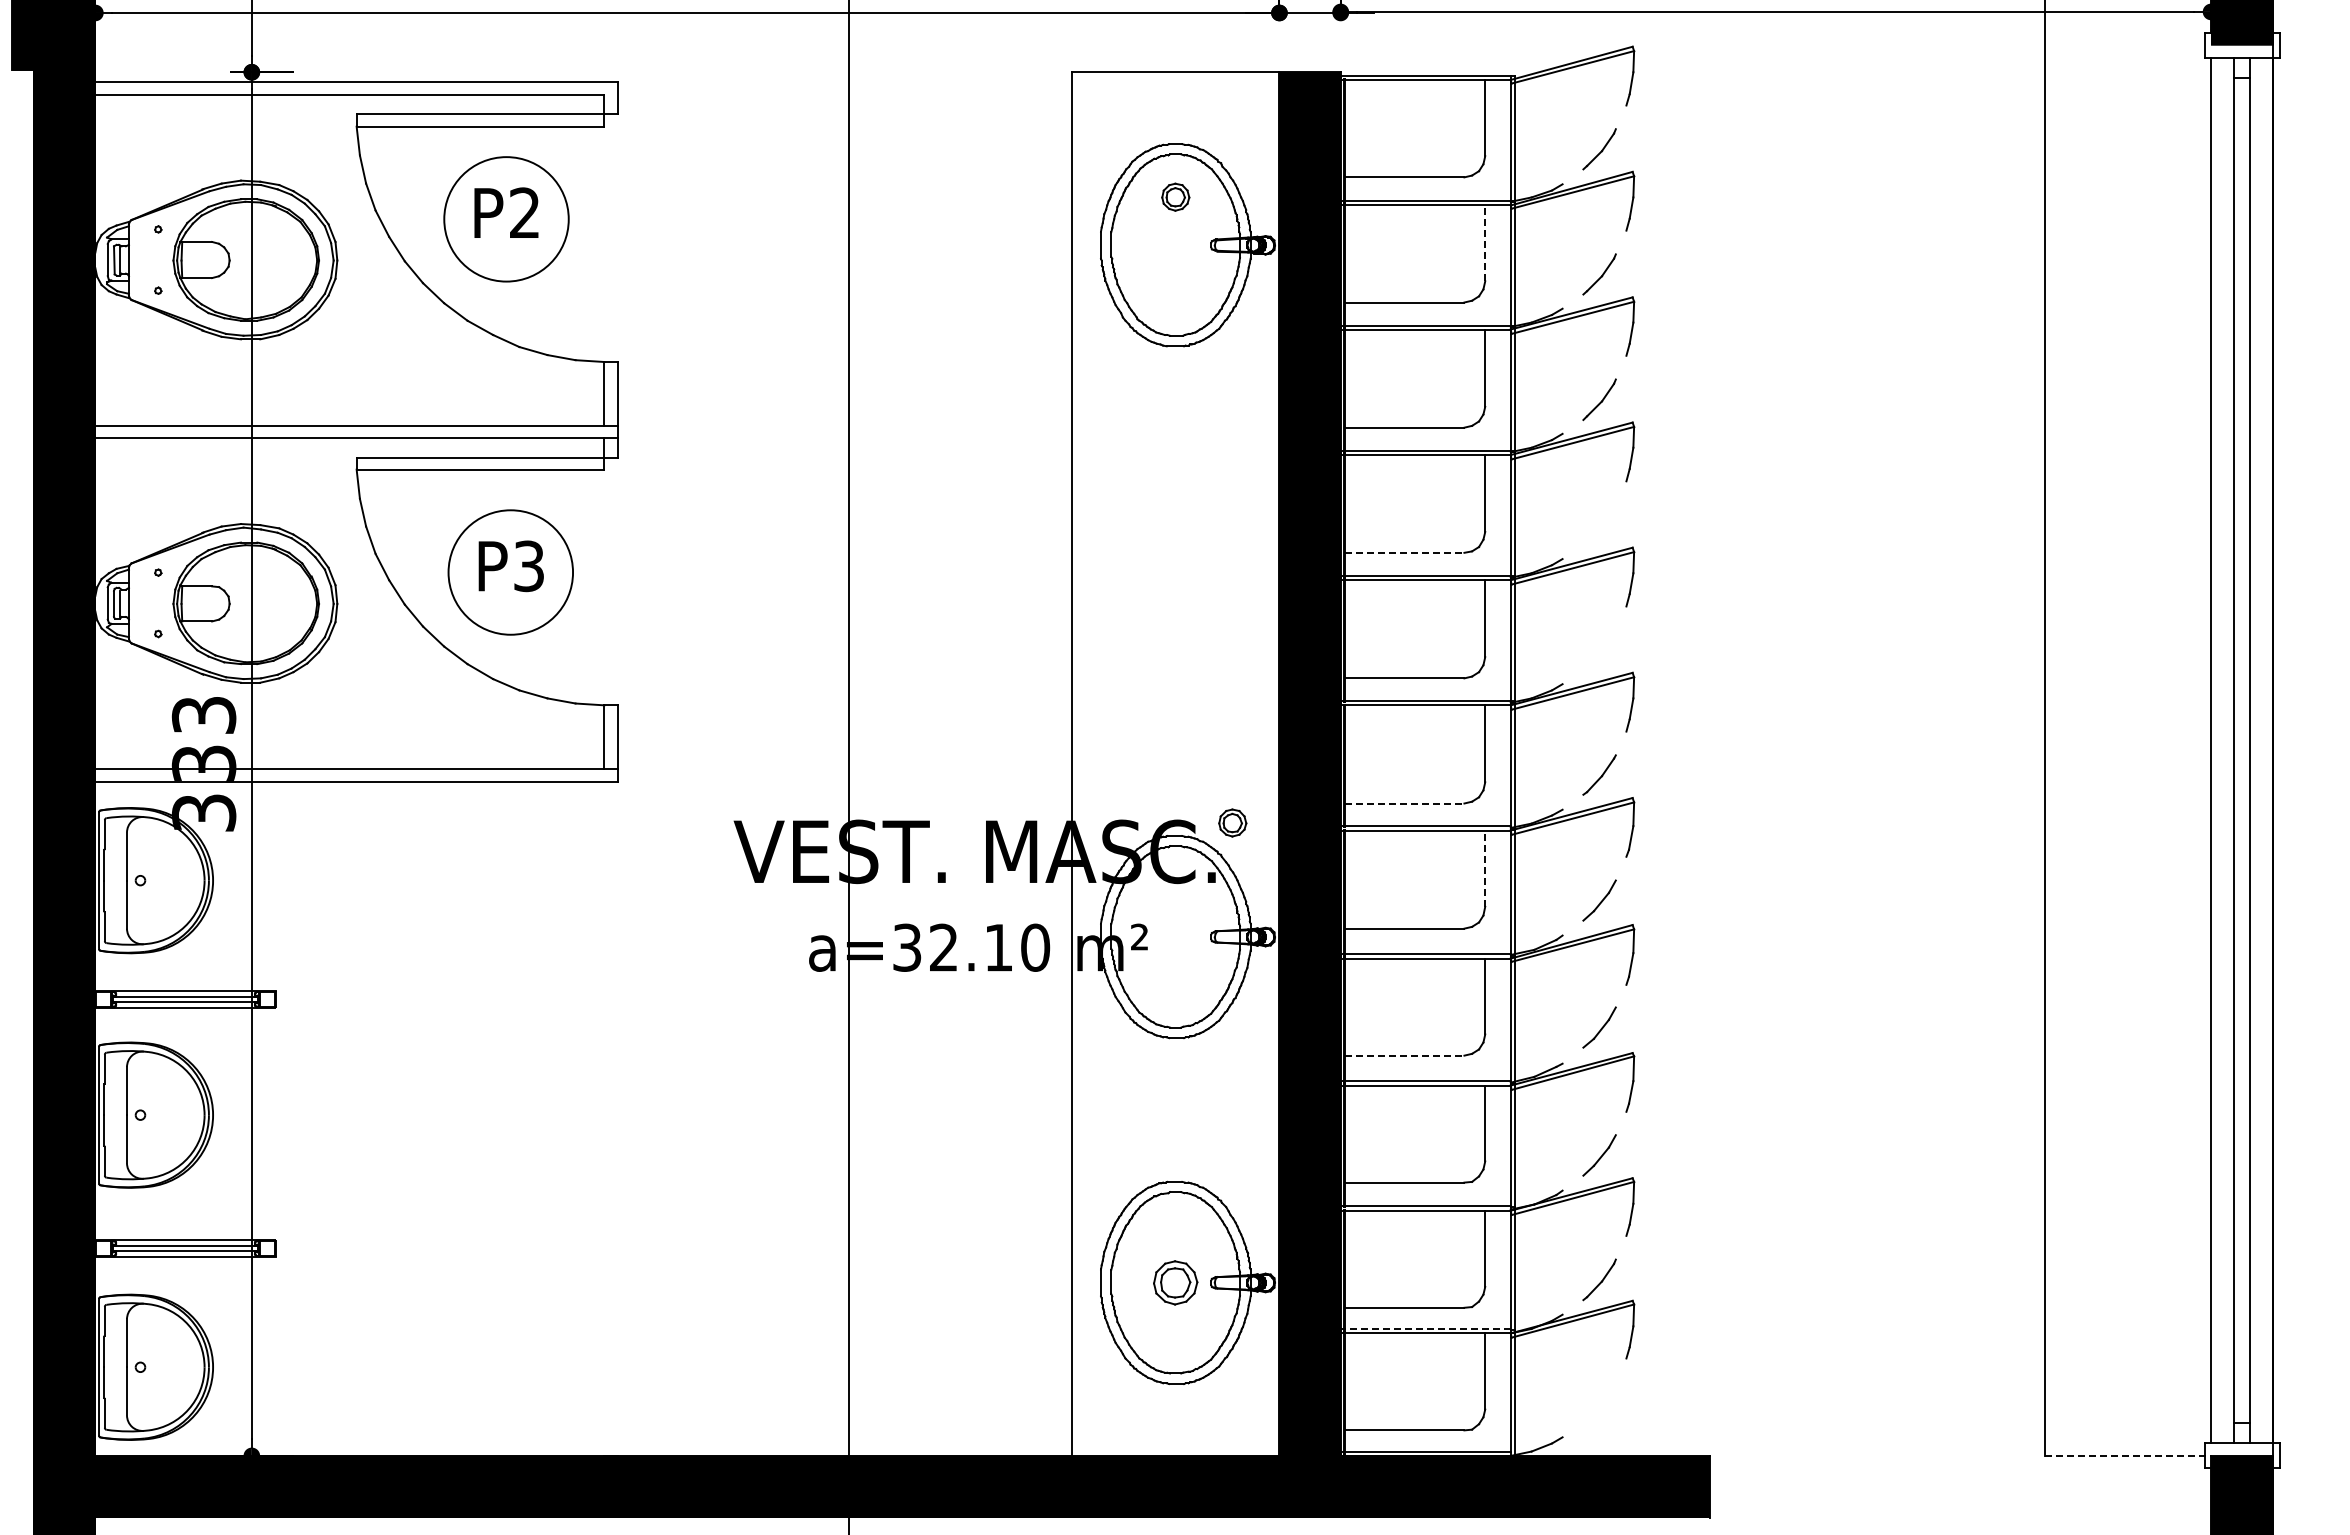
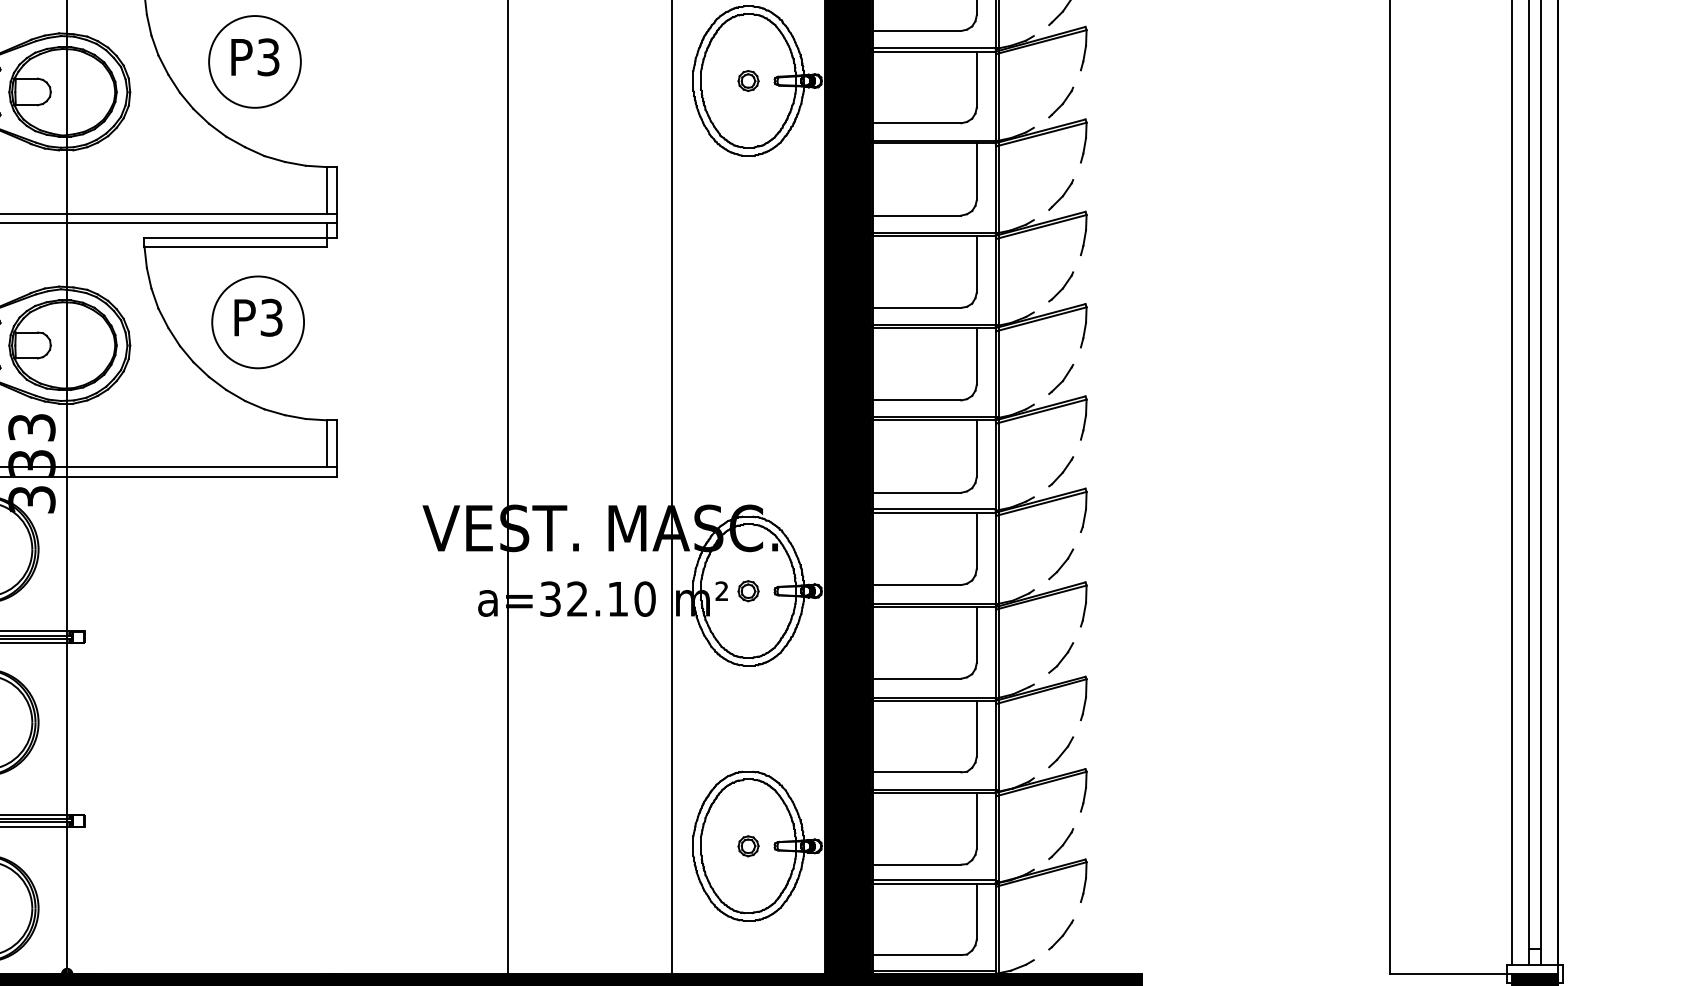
part: (1175, 196) -> (748, 80), moved
text: (524, 212) -> (268, 56), P2 -> P3
line: (1485, 243) -> (976, 79), dashed -> solid
part: (1599, 524) -> (1061, 286), added
line: (1404, 552) -> (917, 307), dashed -> solid
part: (1599, 649) -> (1061, 379), added
line: (1404, 803) -> (917, 492), dashed -> solid
part: (1232, 822) -> (748, 590), moved
line: (1485, 868) -> (976, 540), dashed -> solid
line: (1404, 1055) -> (917, 678), dashed -> solid
part: (1175, 1282) -> (748, 846), size x0.62
line: (1425, 1328) -> (932, 879), dashed -> solid
part: (1599, 1402) -> (1061, 934), added
line: (2128, 1455) -> (1451, 973), dashed -> solid

